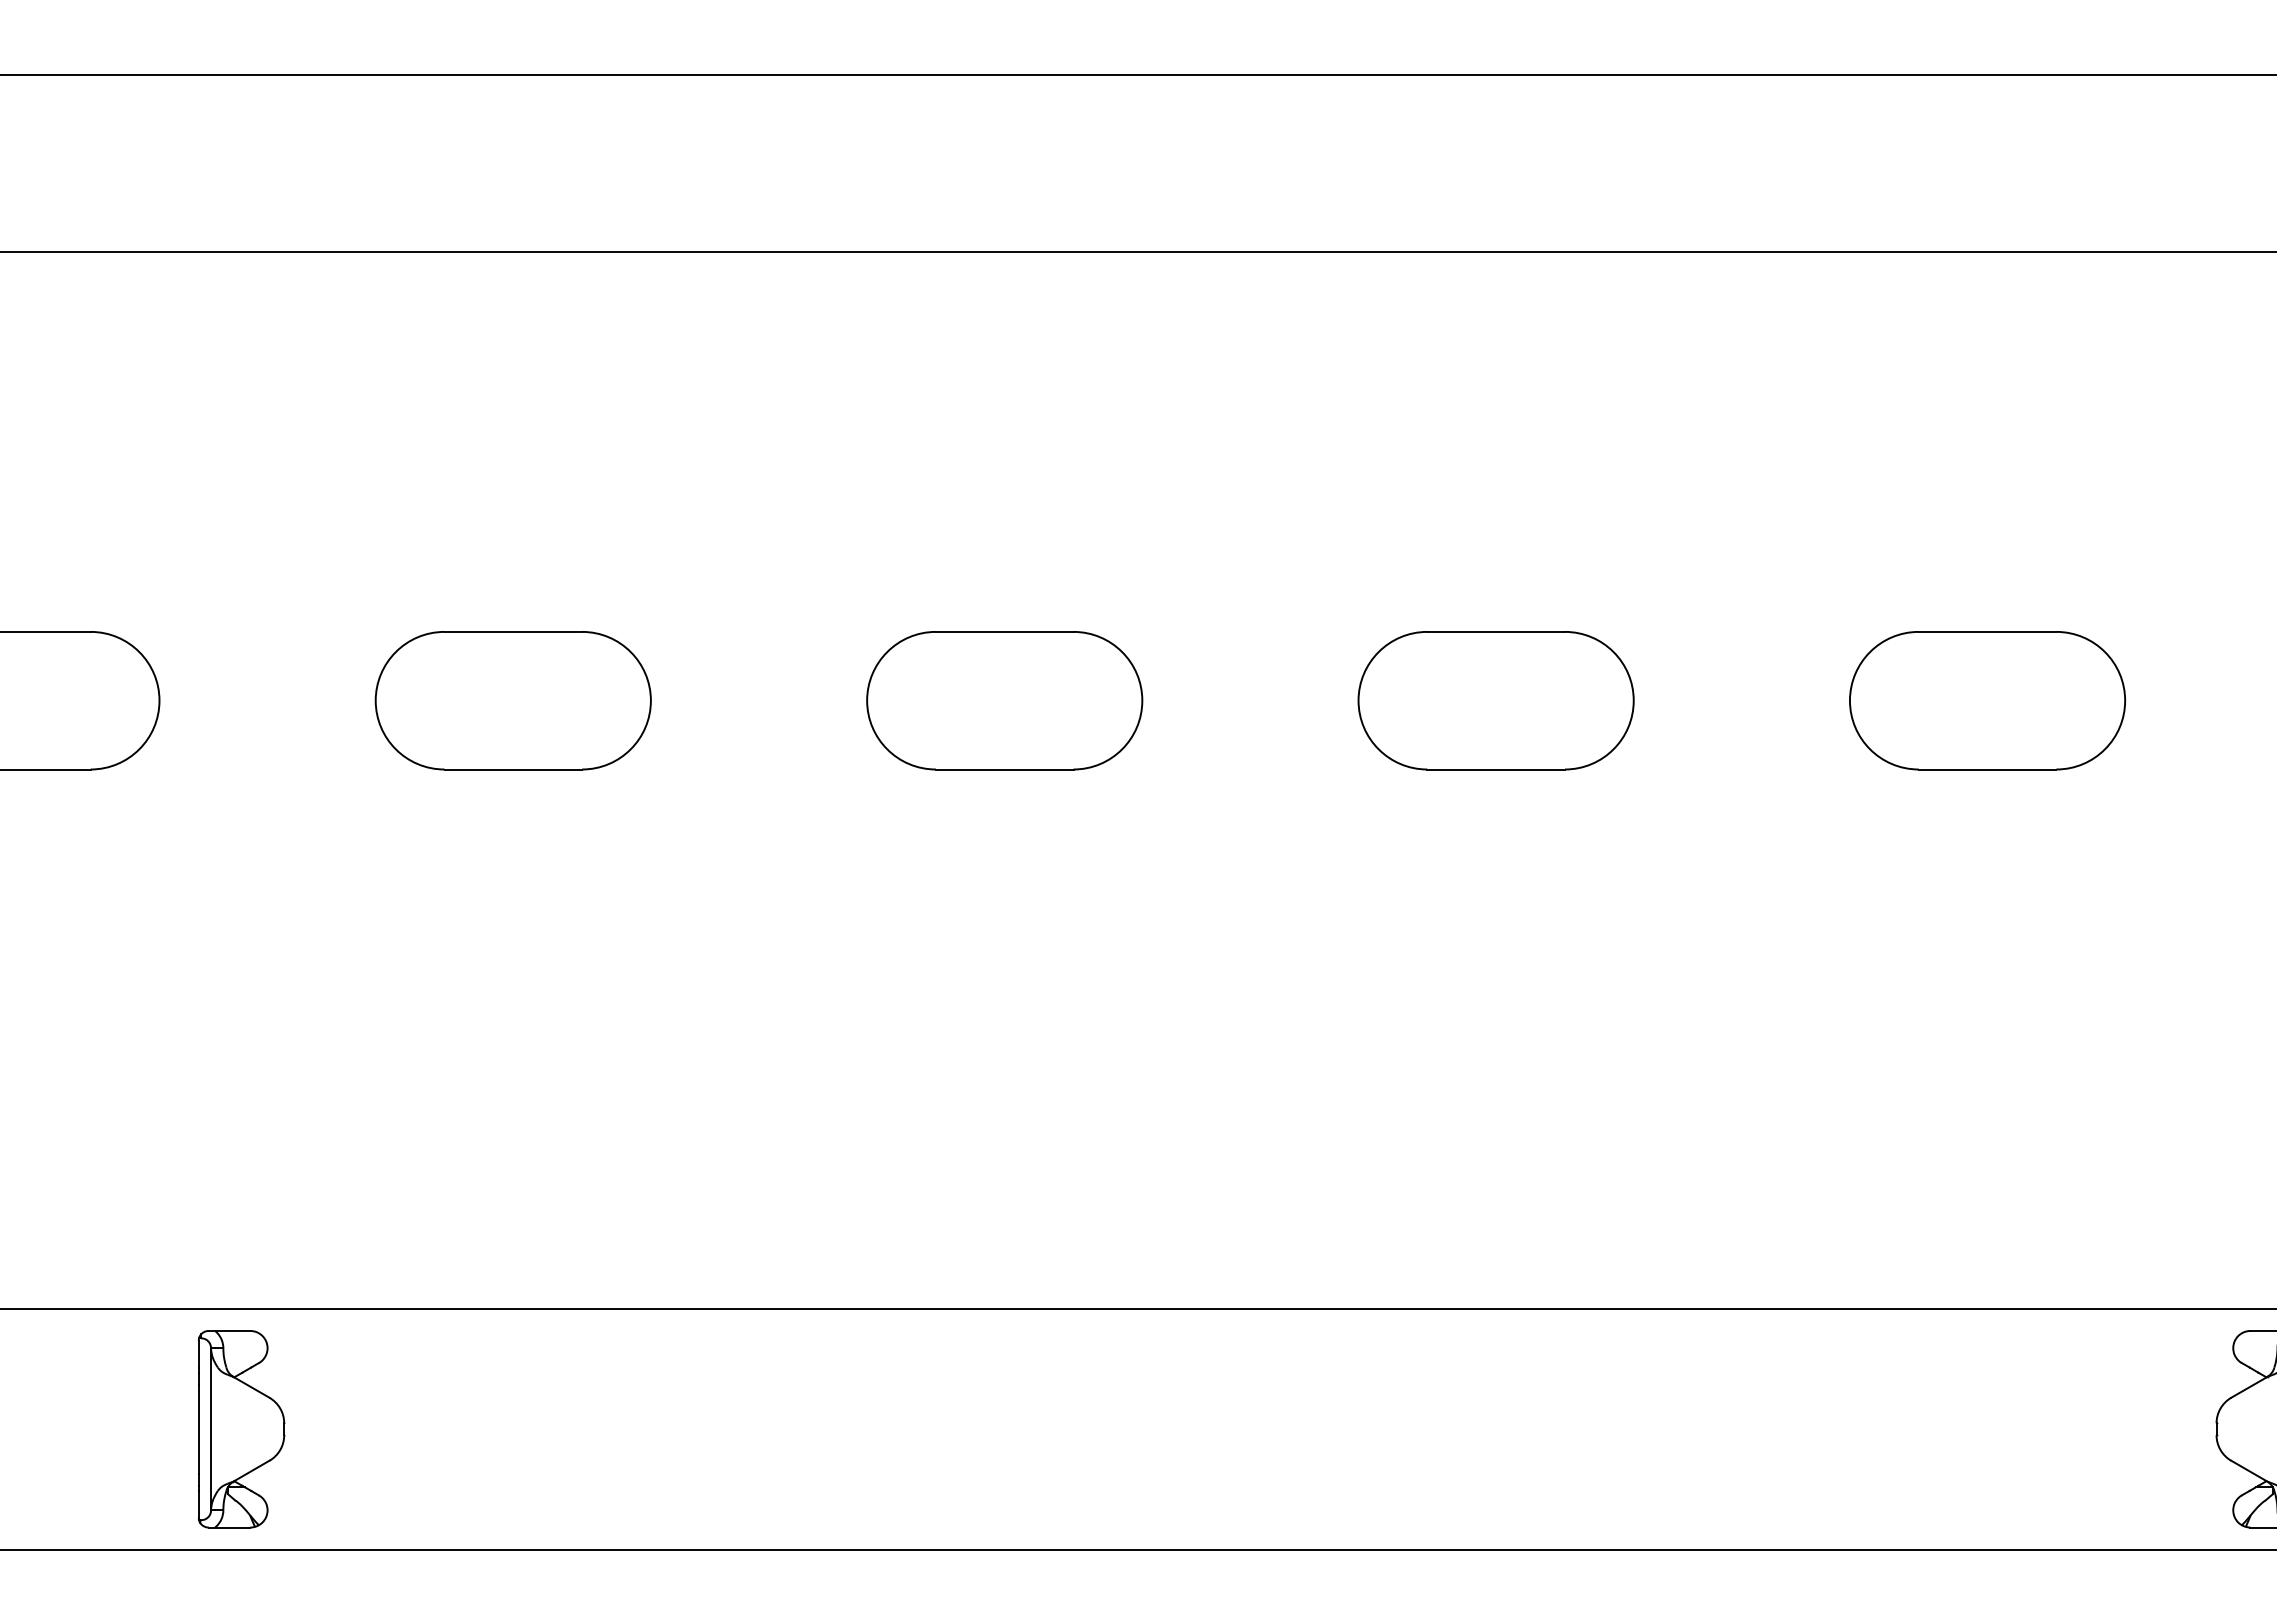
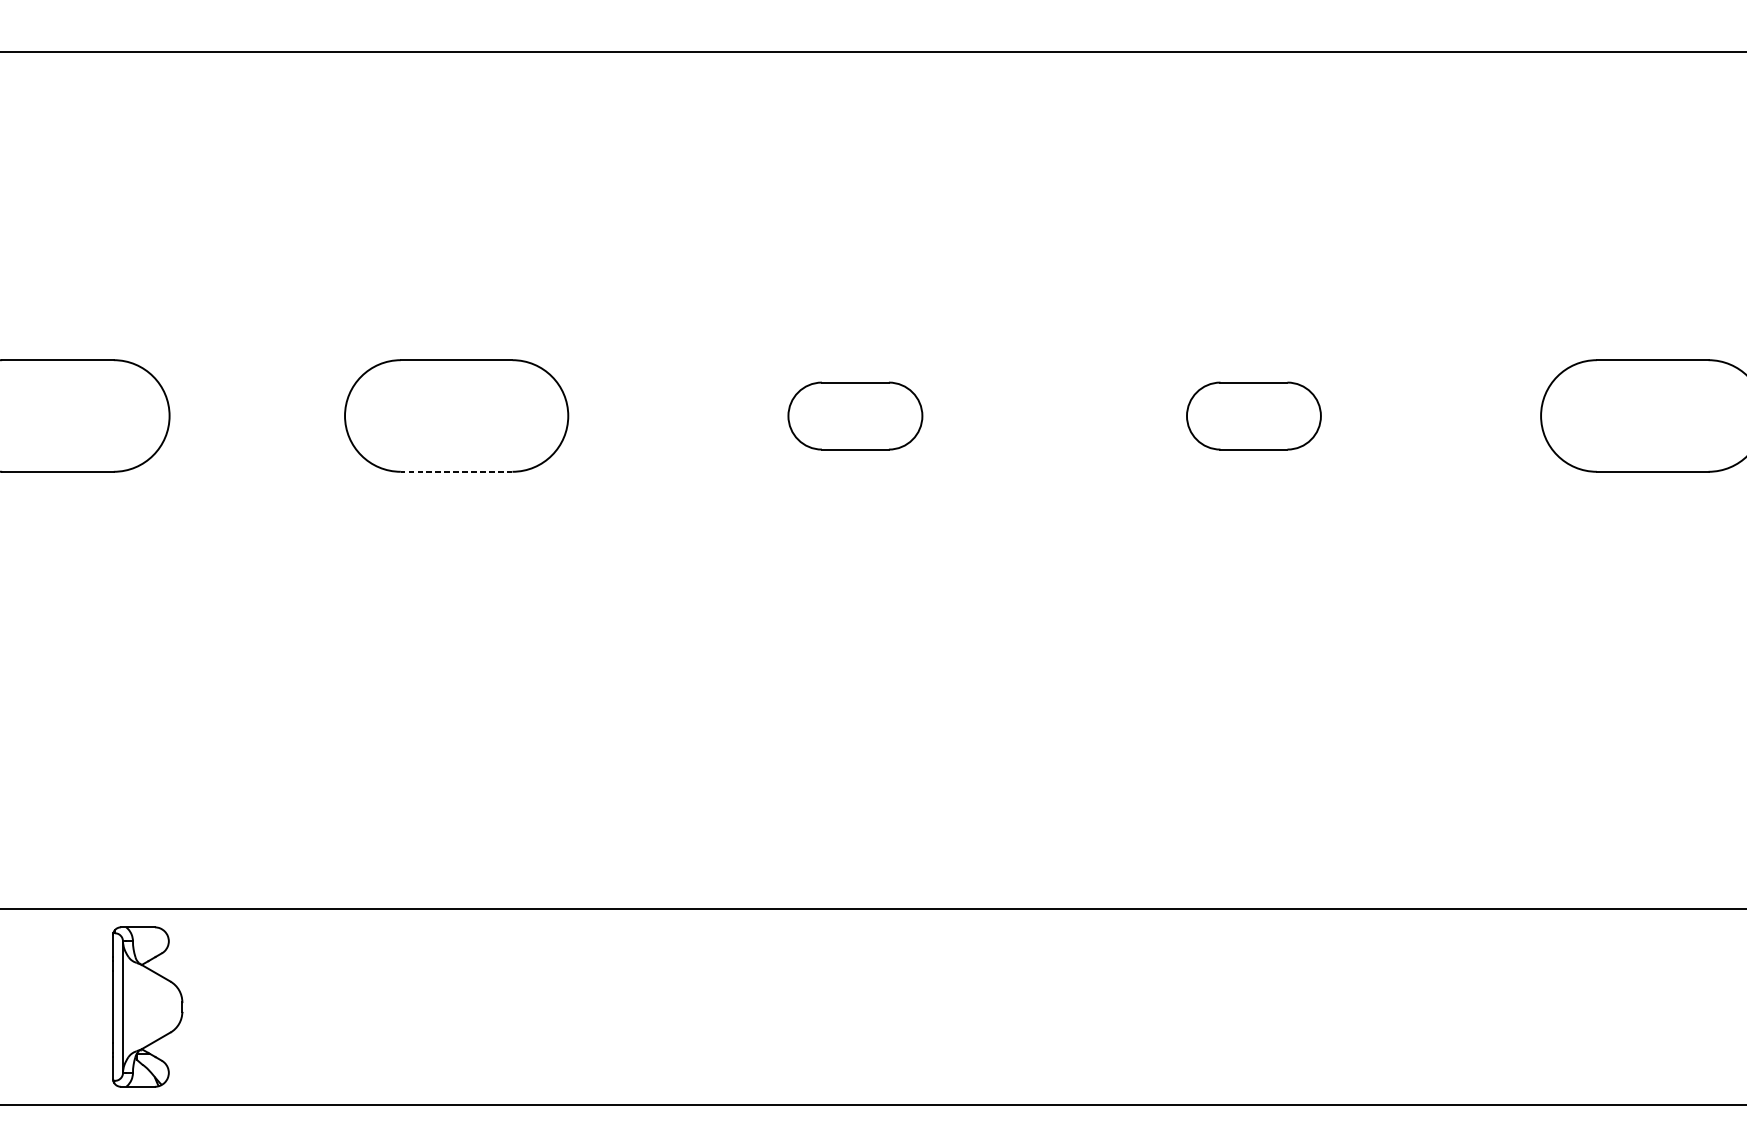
part: (1004, 700) -> (855, 415), size x0.6
part: (1495, 700) -> (1253, 415), size x0.6
line: (513, 769) -> (456, 471), solid -> dashed
part: (241, 1429) -> (147, 1007), moved

